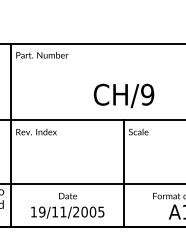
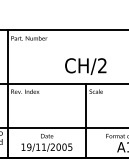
text: (146, 94) -> (101, 65), CH/9 -> CH/2

